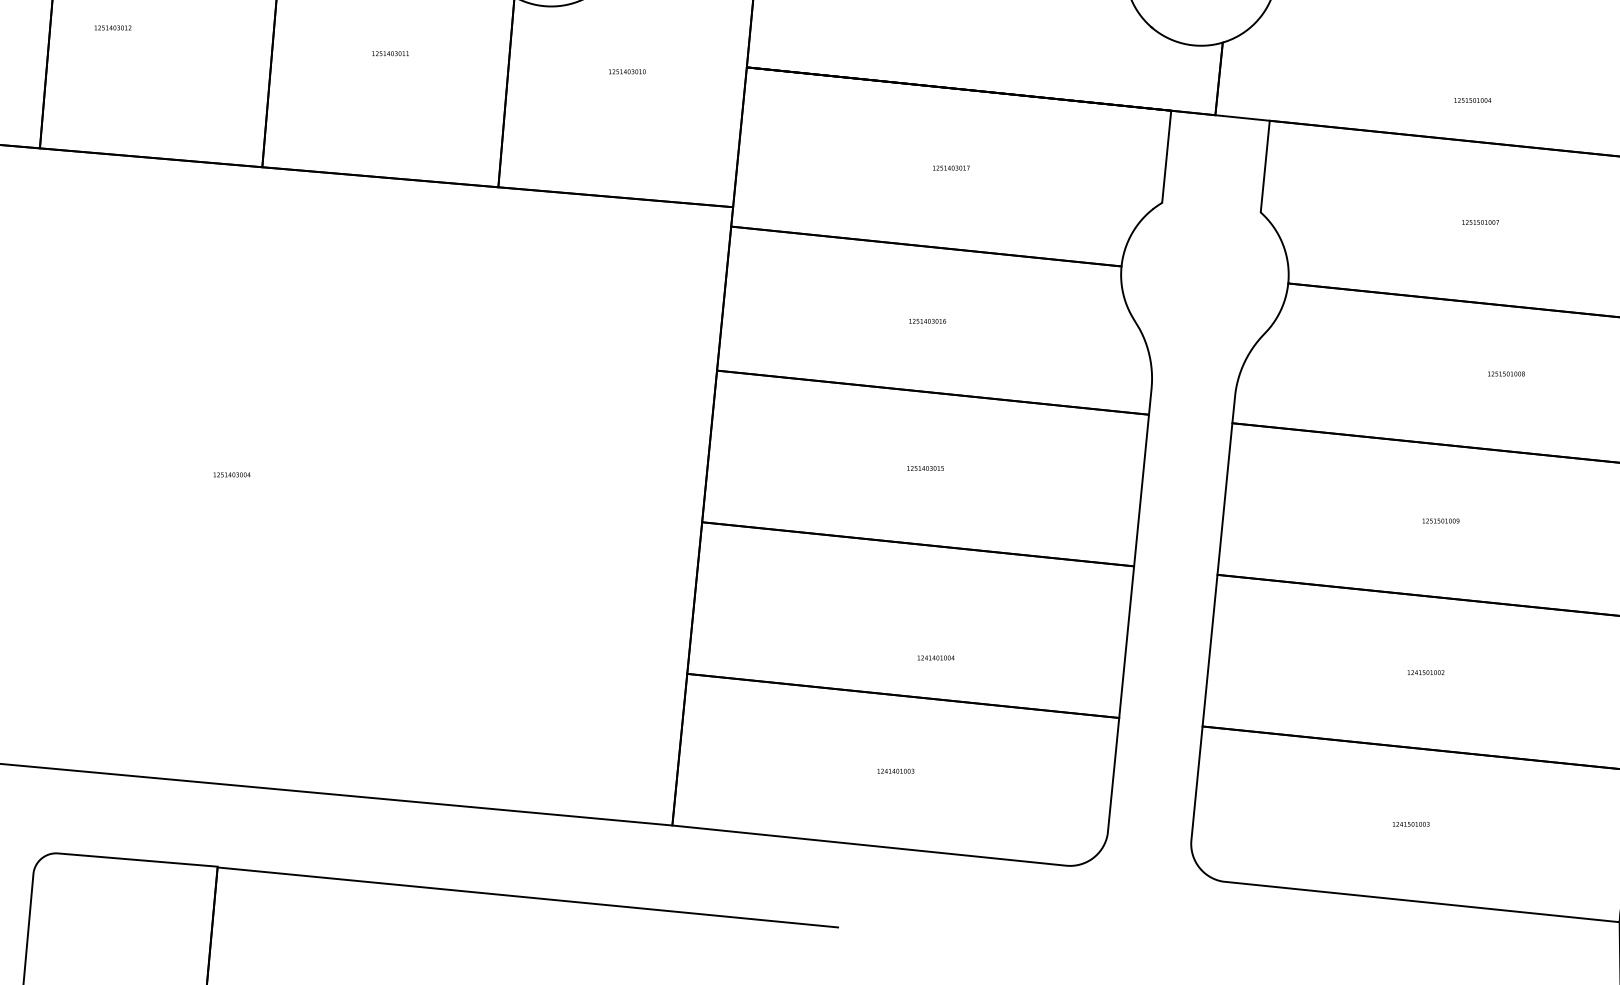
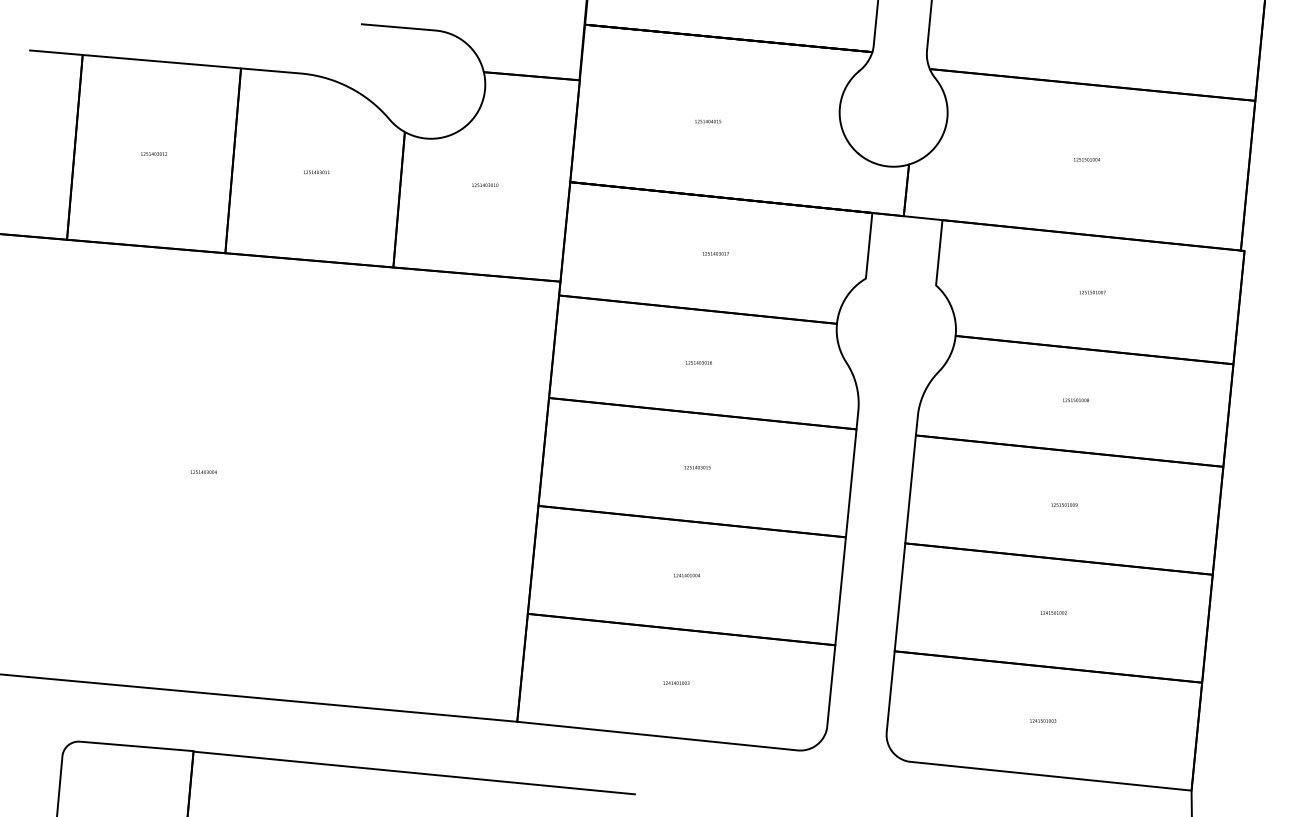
text: (112, 27) -> (153, 153), moved
text: (1472, 100) -> (1086, 159), moved
text: (1505, 374) -> (1075, 400), moved
text: (935, 657) -> (686, 575), moved

